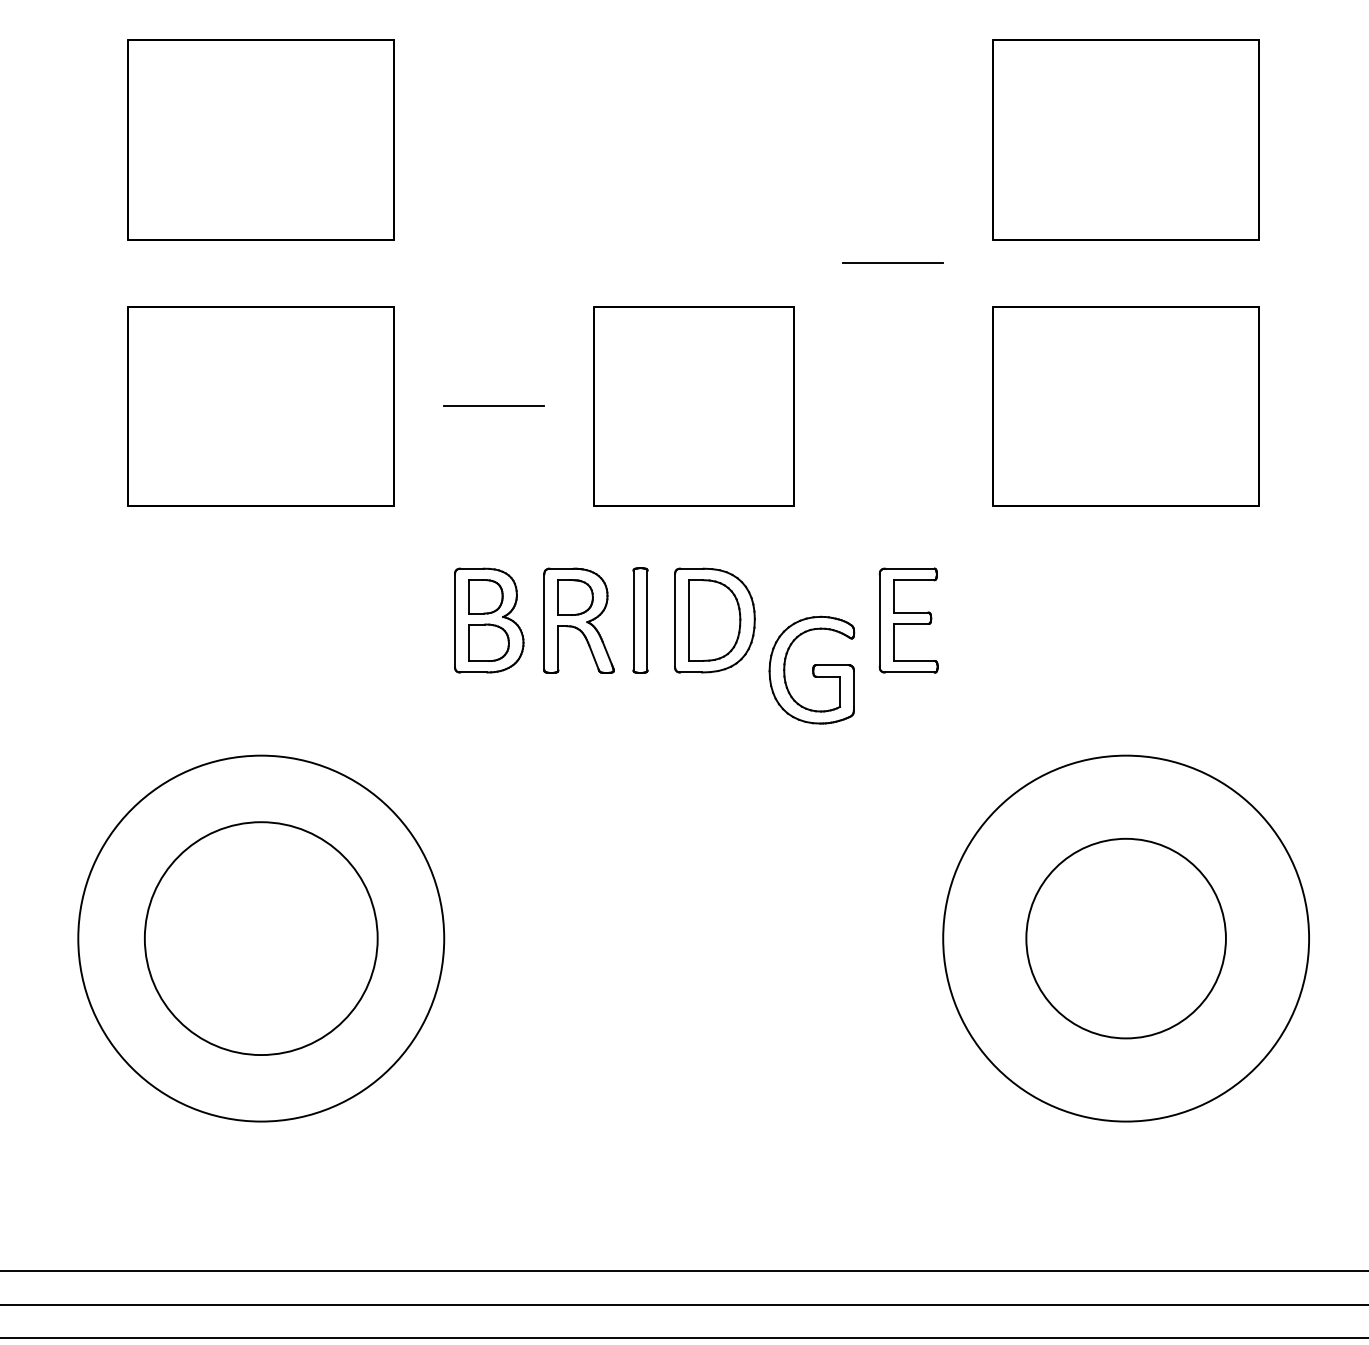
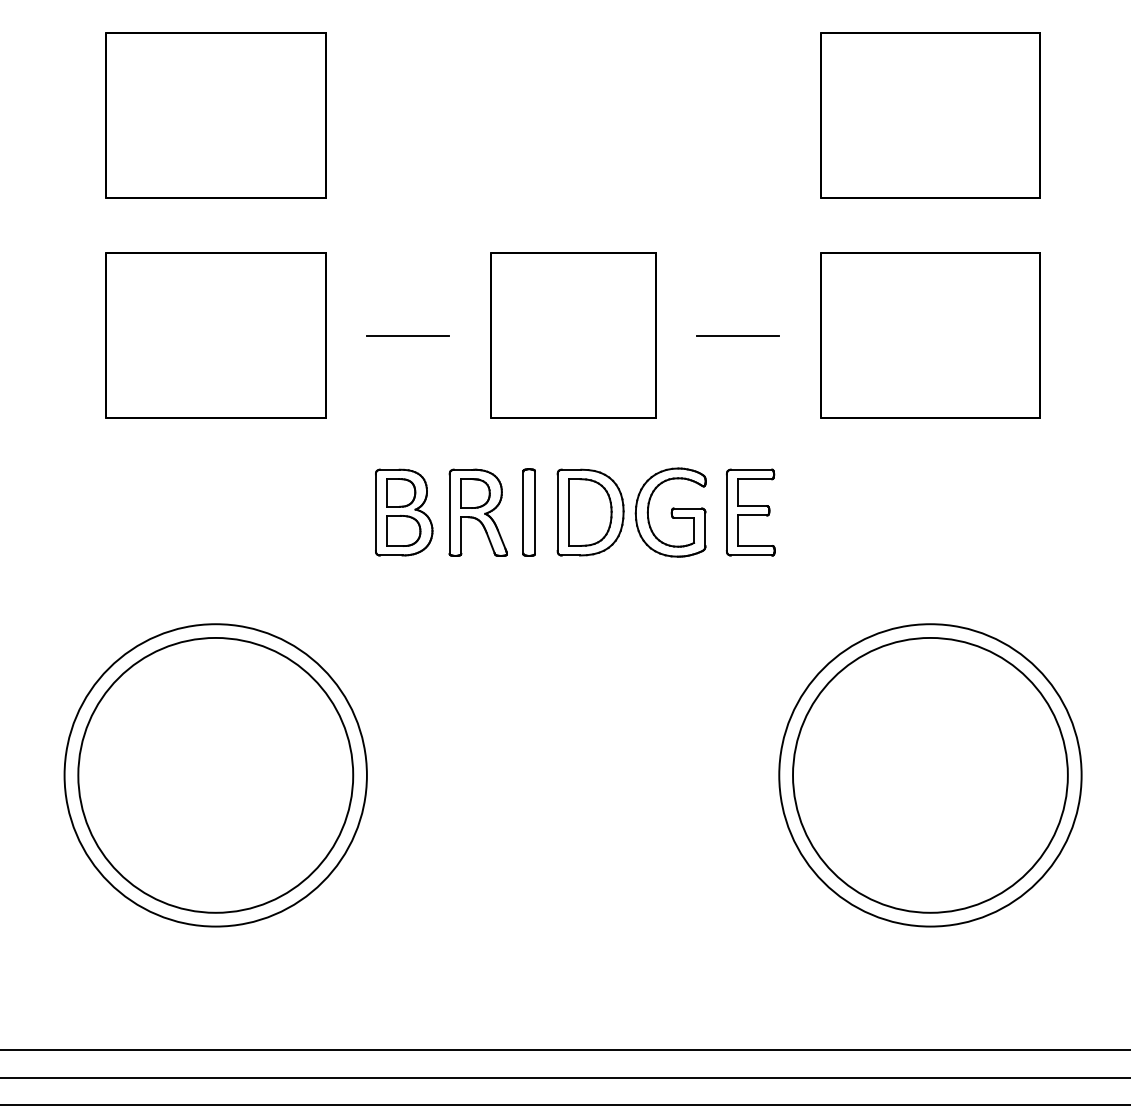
line: (892, 263) -> (737, 335), moved
part: (811, 670) -> (670, 512), moved
circle: (260, 937) -> (215, 774), size x1.43
circle: (1126, 937) -> (930, 774), size x1.67

